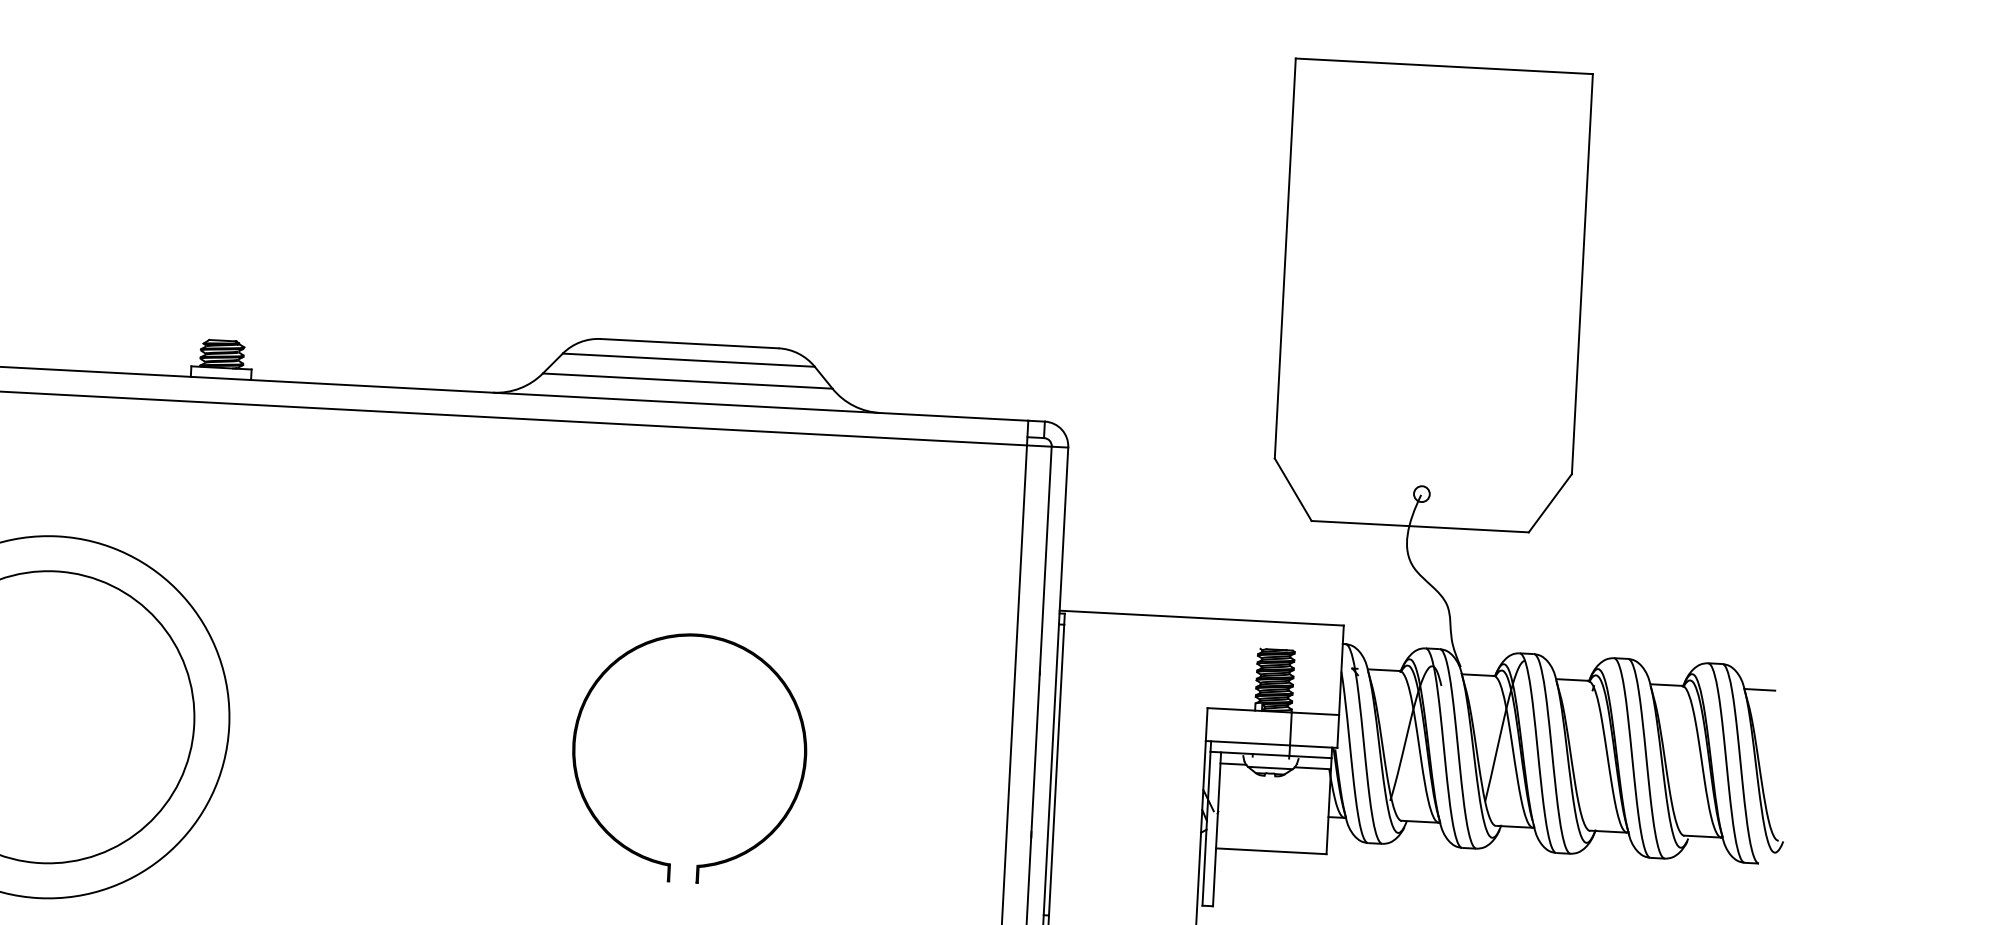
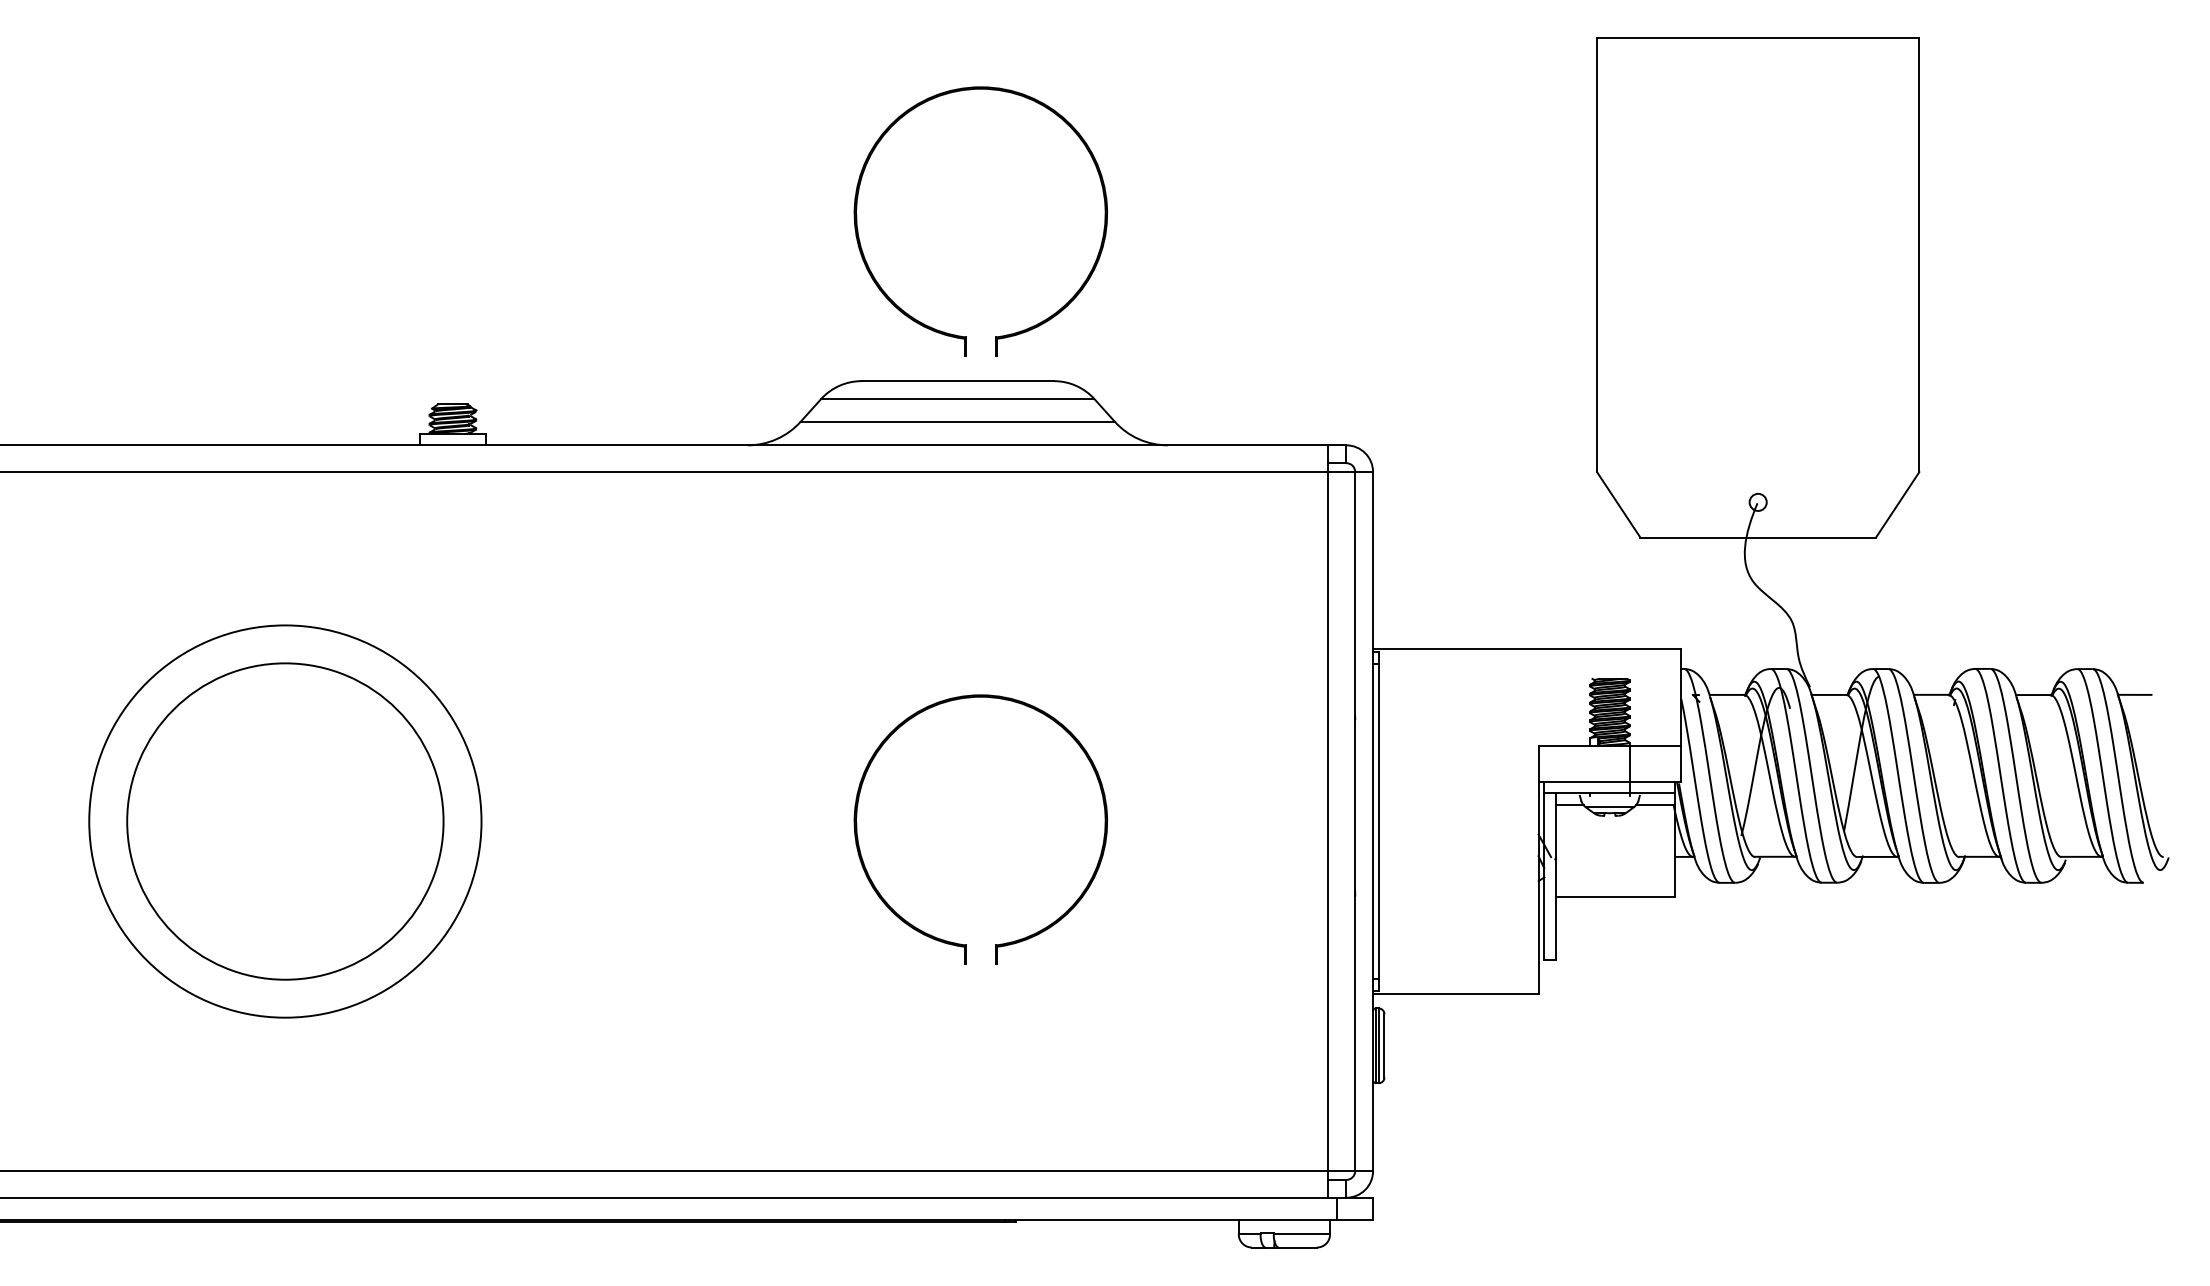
part: (686, 299) -> (951, 333), added

